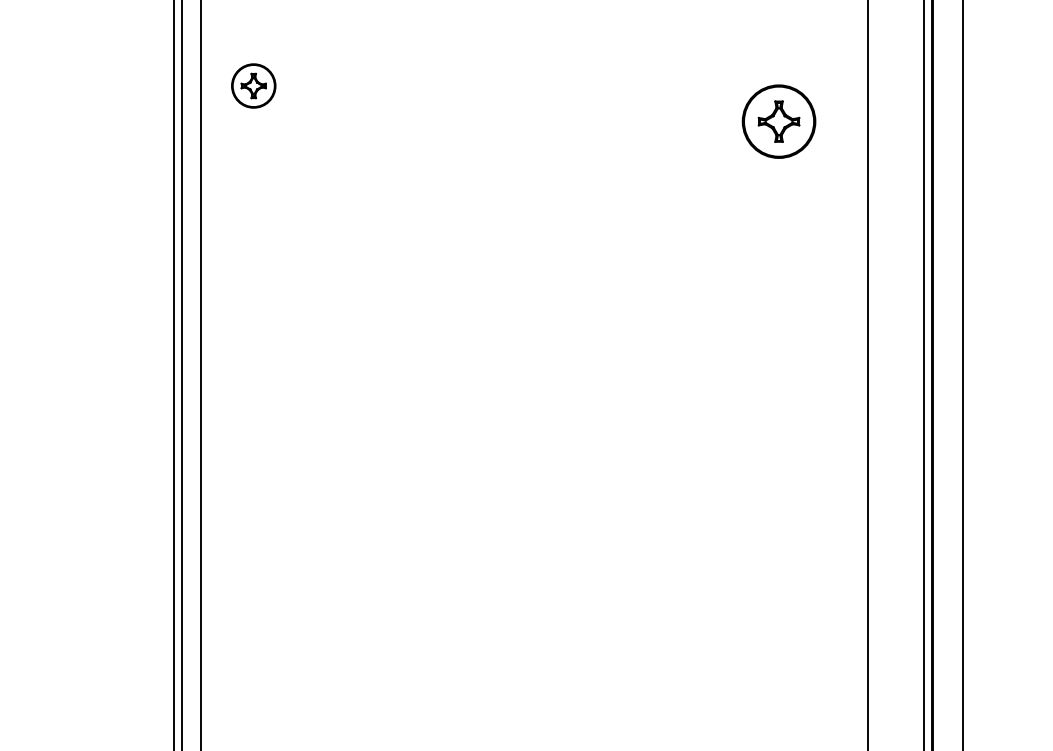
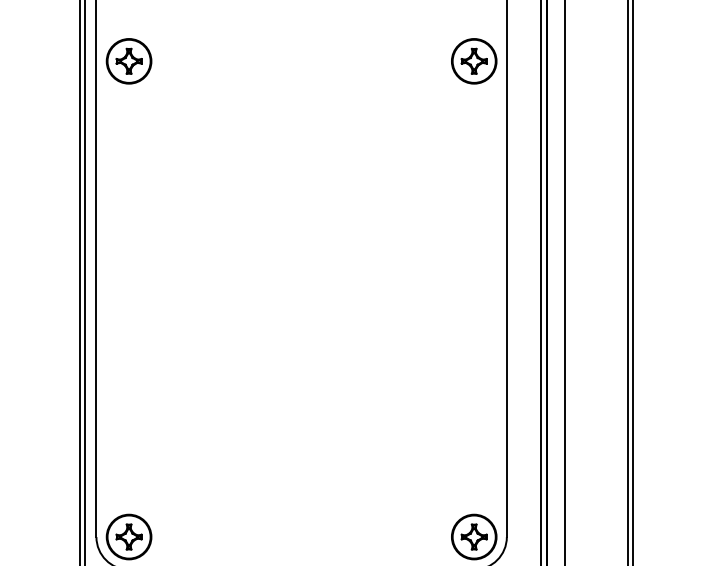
part: (252, 86) -> (128, 61), size x1.67
part: (779, 121) -> (474, 61), moved

